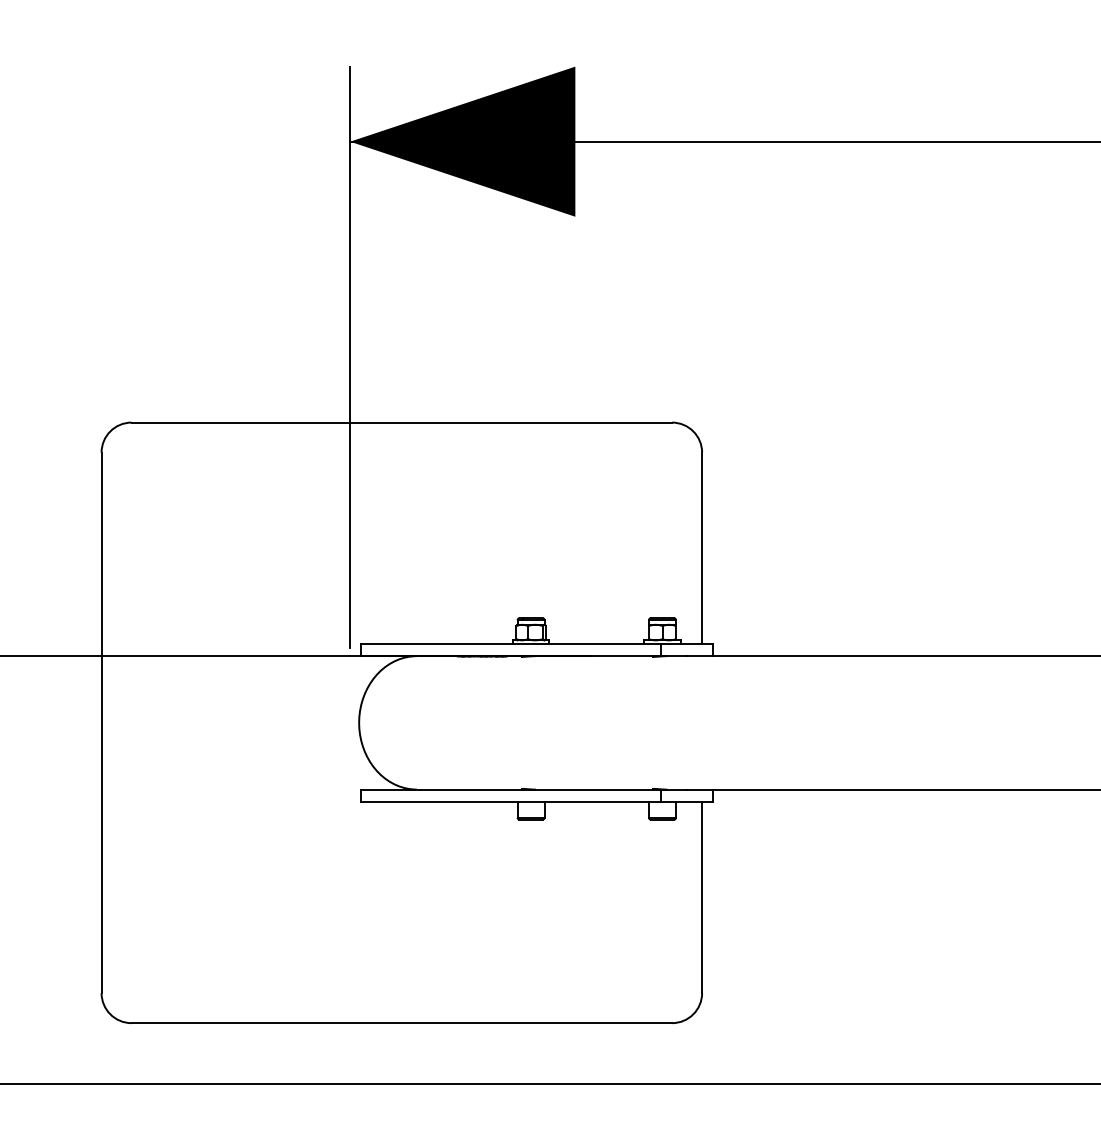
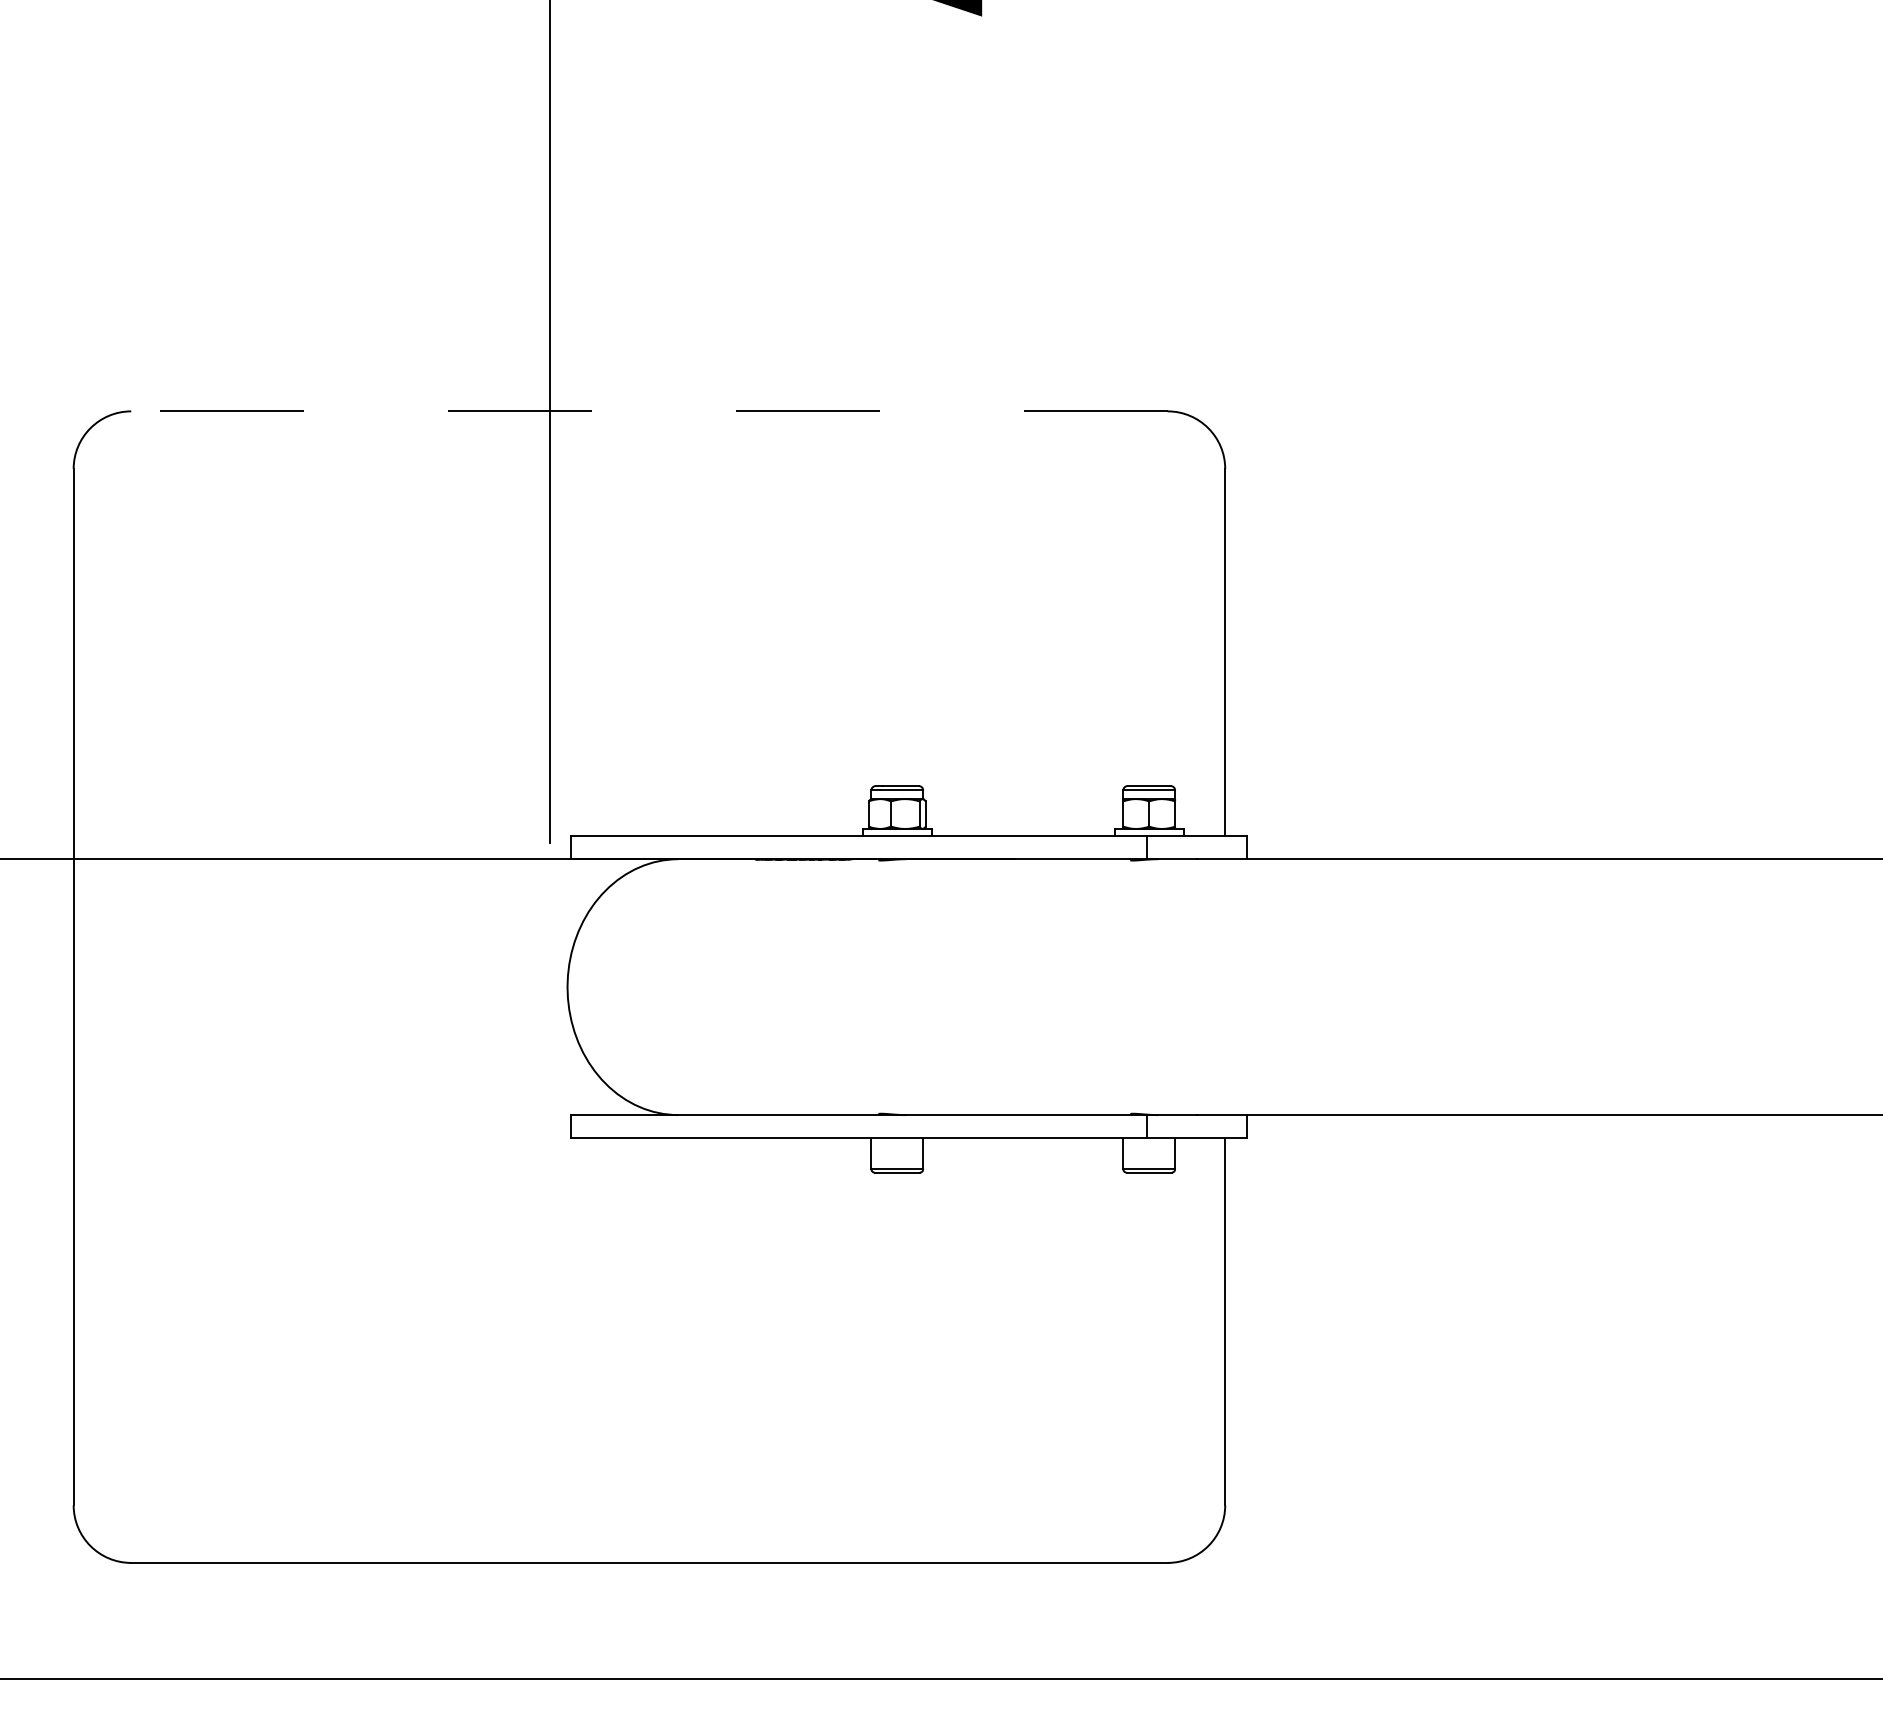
line: (401, 422) -> (648, 411), solid -> dashed

